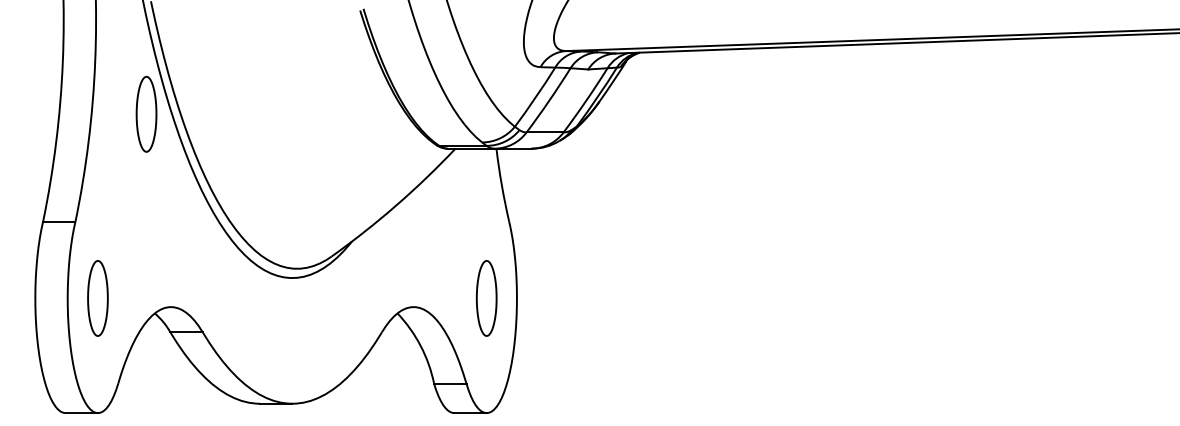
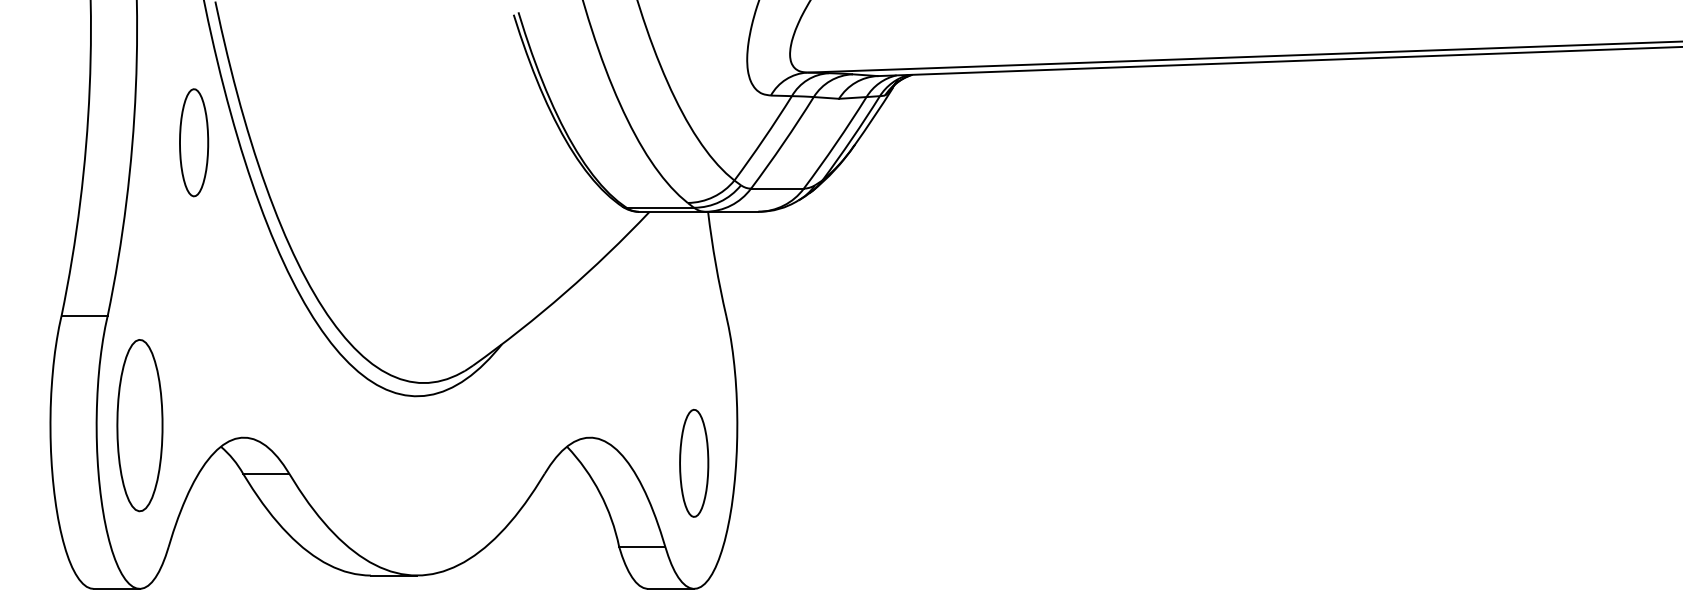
part: (146, 114) -> (194, 142), moved
part: (97, 297) -> (139, 424), size x1.6
part: (486, 298) -> (694, 463), moved

